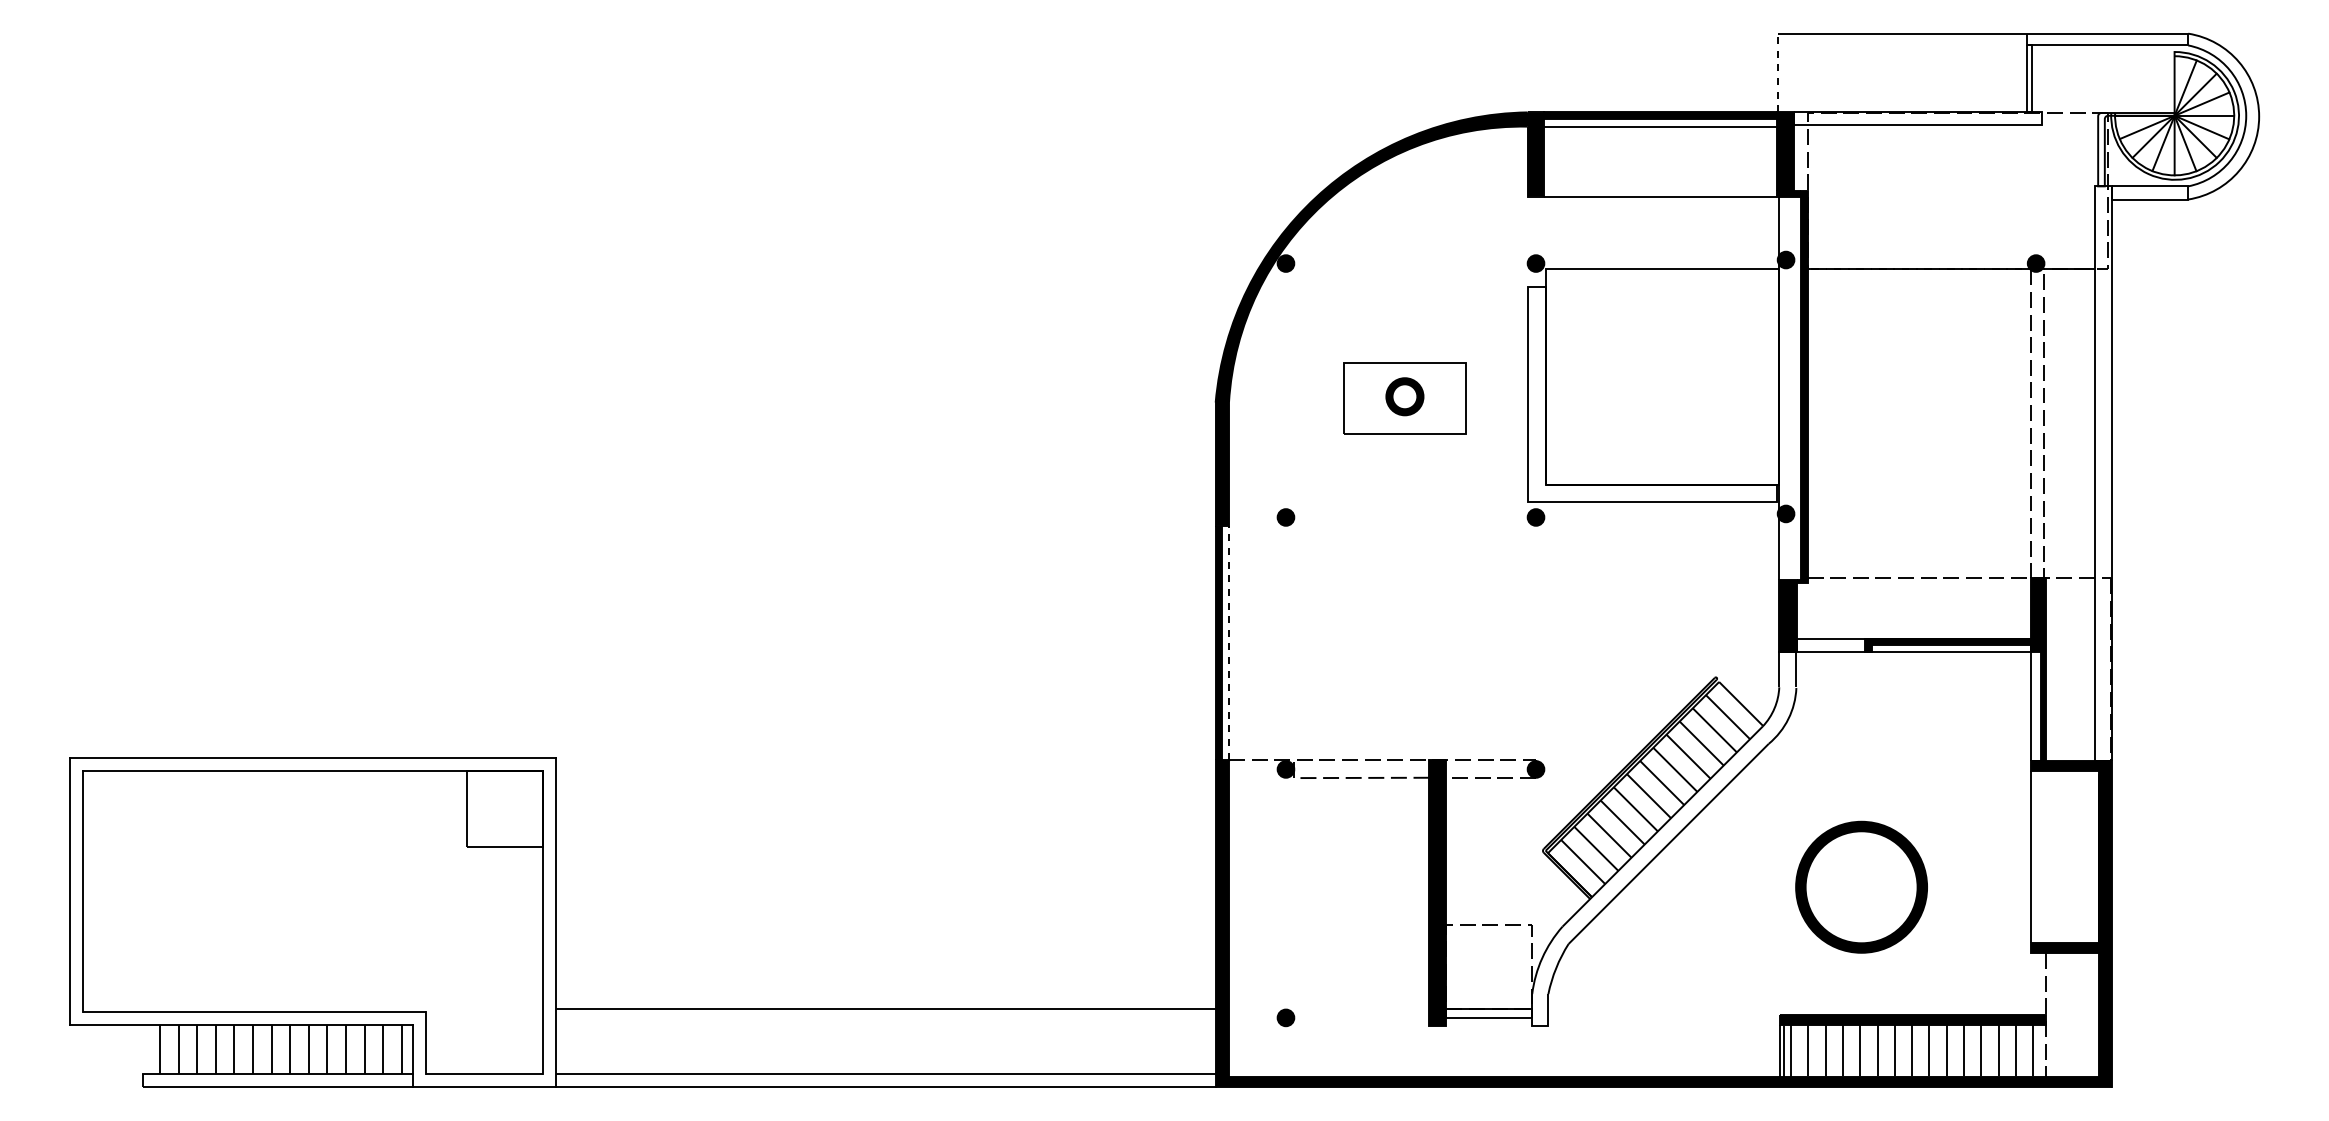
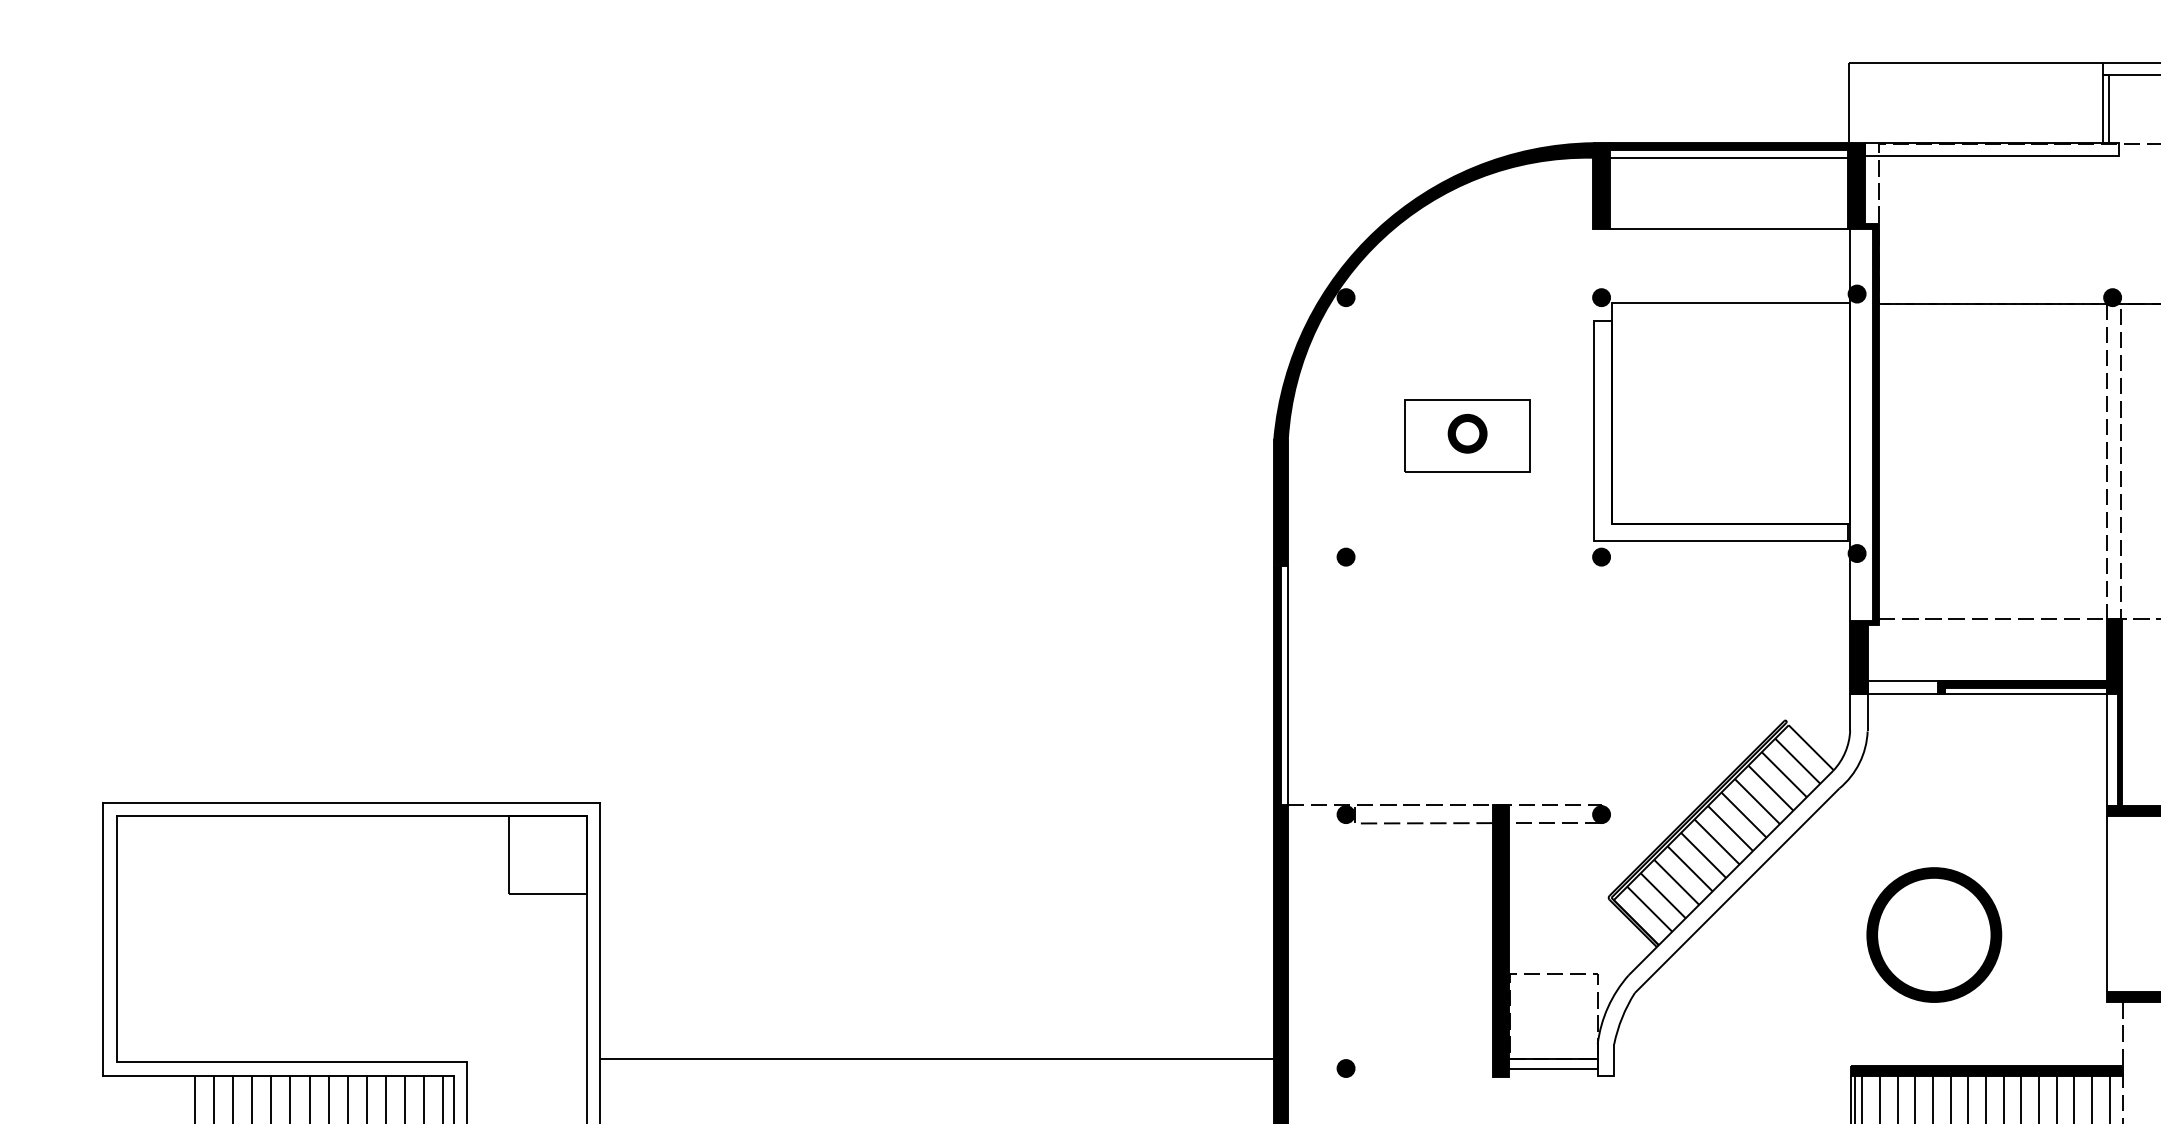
line: (1778, 72) -> (1849, 102), dashed -> solid
line: (1228, 642) -> (1287, 684), dashed -> solid

